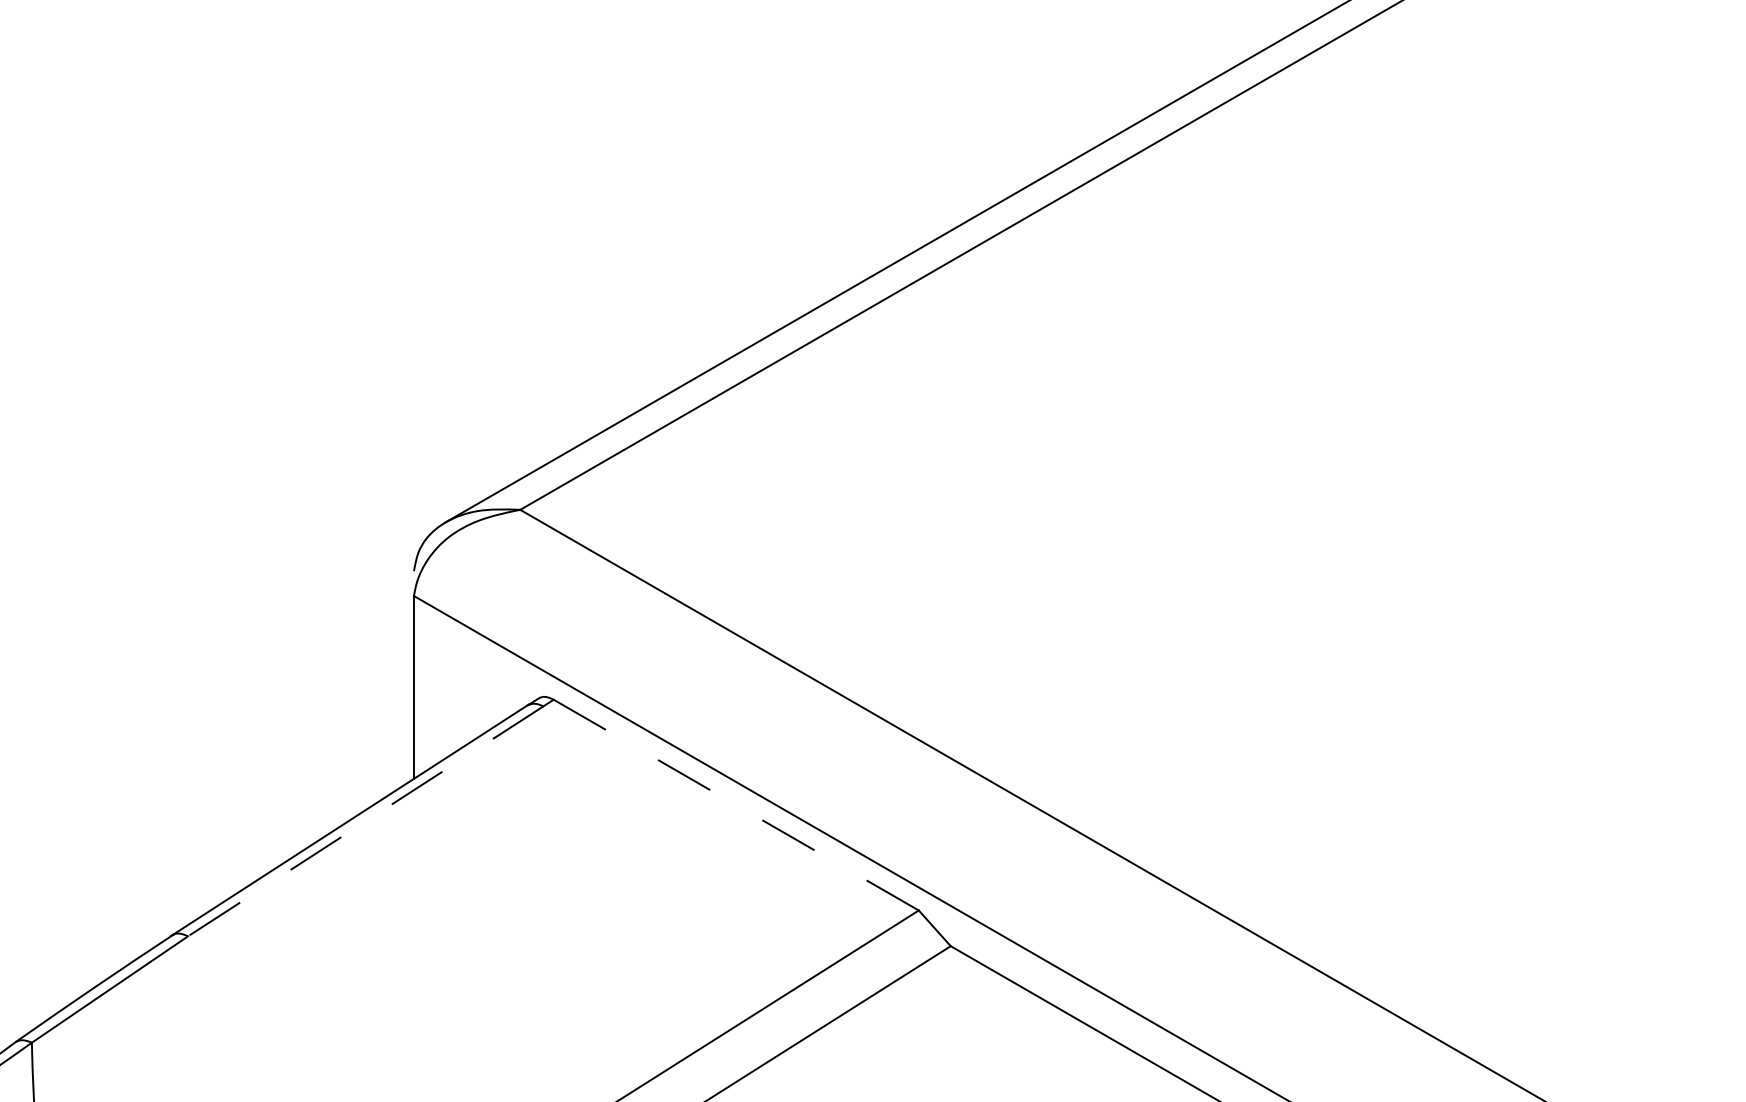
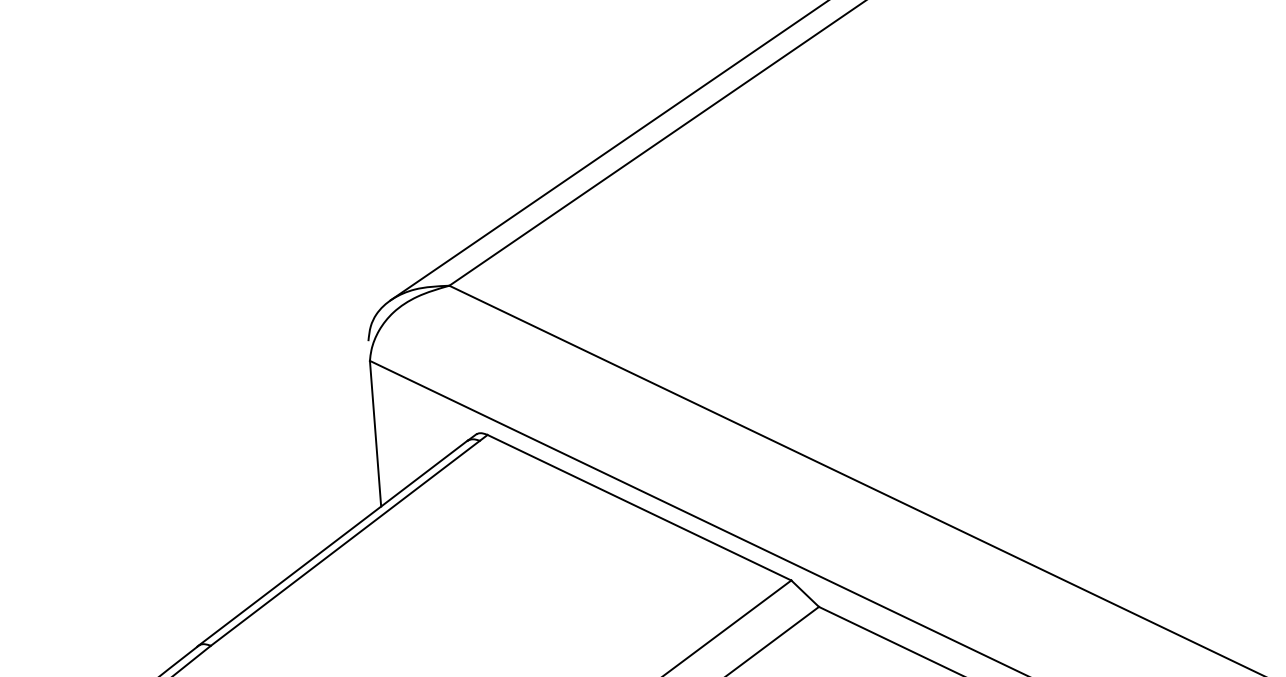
line: (736, 805) -> (639, 508), dashed -> solid
line: (365, 821) -> (345, 543), dashed -> solid

